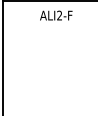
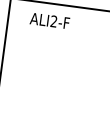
text: (56, 15) -> (50, 20), moved

